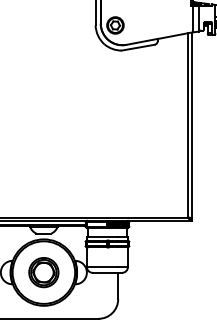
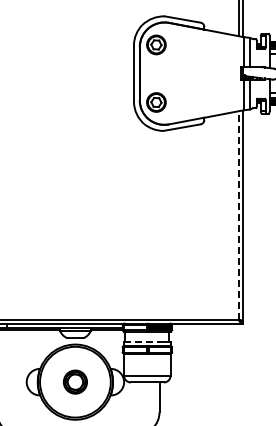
line: (187, 125) -> (238, 215), solid -> dashed
line: (102, 236) -> (141, 341), solid -> dashed
part: (43, 272) -> (75, 381), size x0.7

